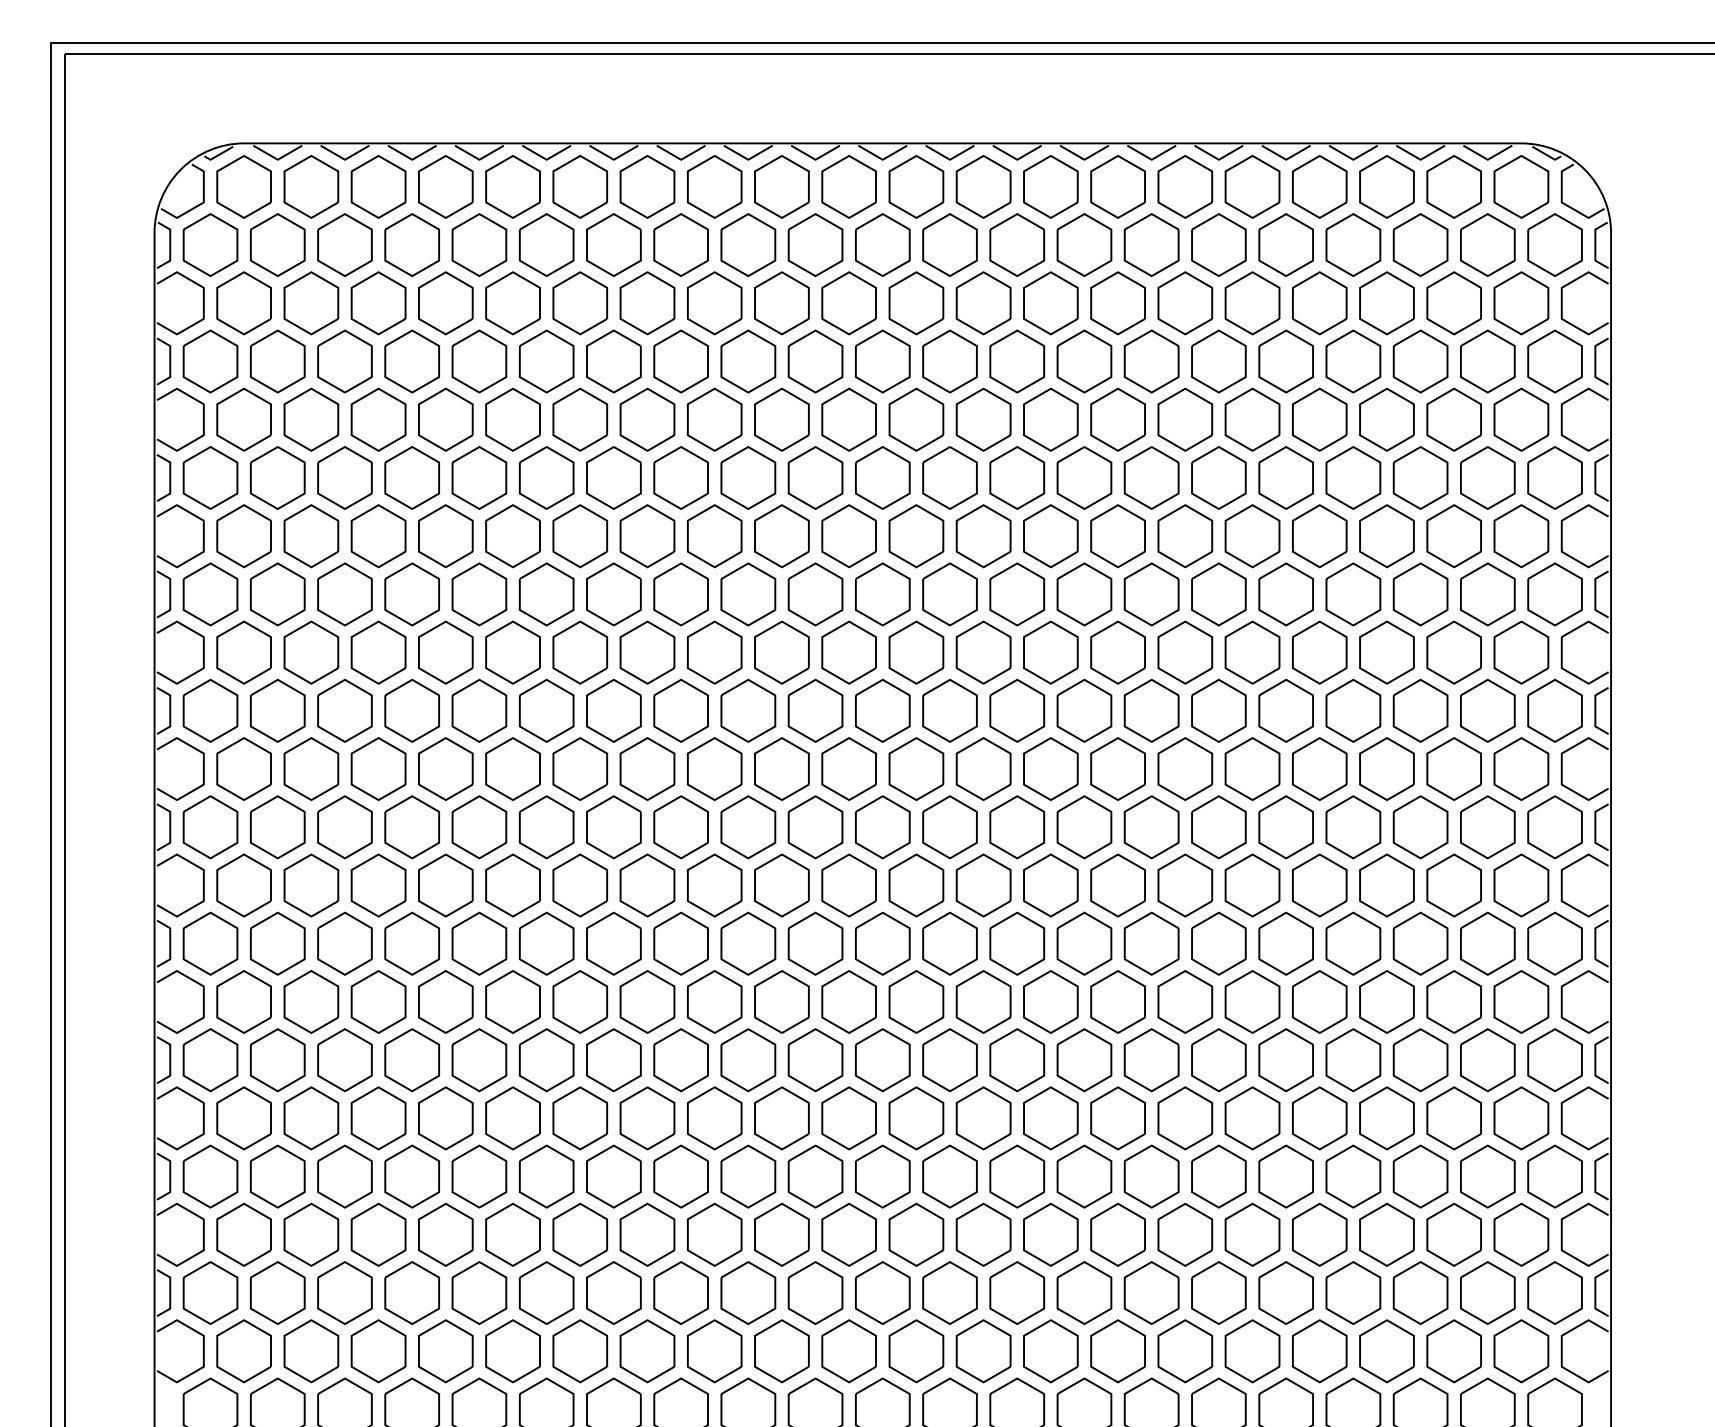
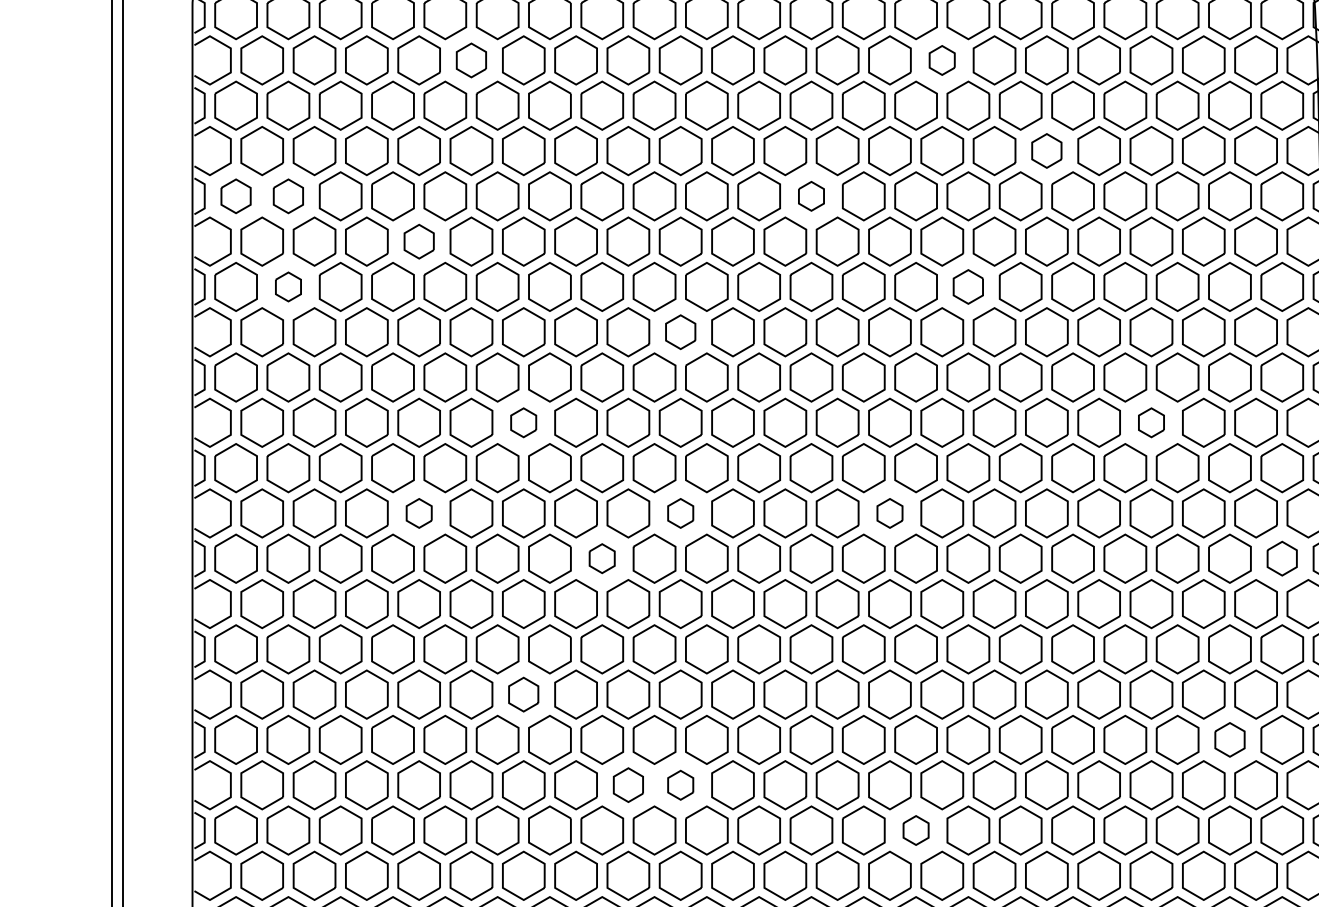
part: (512, 303) -> (471, 60), size x0.7
part: (1117, 303) -> (941, 60), size x0.6
part: (1252, 419) -> (1046, 150), size x0.7
part: (210, 477) -> (236, 195), size x0.7
part: (277, 477) -> (288, 195), size x0.7
part: (949, 477) -> (811, 195), size x0.6
part: (445, 536) -> (418, 241), size x0.7
part: (277, 594) -> (288, 286), size x0.6
part: (1151, 594) -> (968, 286), size x0.7
part: (781, 652) -> (680, 332), size x0.7
part: (579, 768) -> (523, 422), size x0.6
part: (1386, 768) -> (1151, 422), size x0.6
part: (445, 885) -> (418, 513), size x0.6
part: (781, 885) -> (680, 513), size x0.6
part: (1050, 885) -> (889, 513), size x0.6
part: (680, 943) -> (601, 558), size x0.6
part: (1554, 943) -> (1281, 558), size x0.7
part: (579, 1118) -> (523, 694), size x0.7
part: (1487, 1176) -> (1229, 739), size x0.7
part: (714, 1234) -> (628, 784), size x0.7
part: (781, 1234) -> (680, 784), size x0.6
part: (1084, 1292) -> (916, 830), size x0.6

